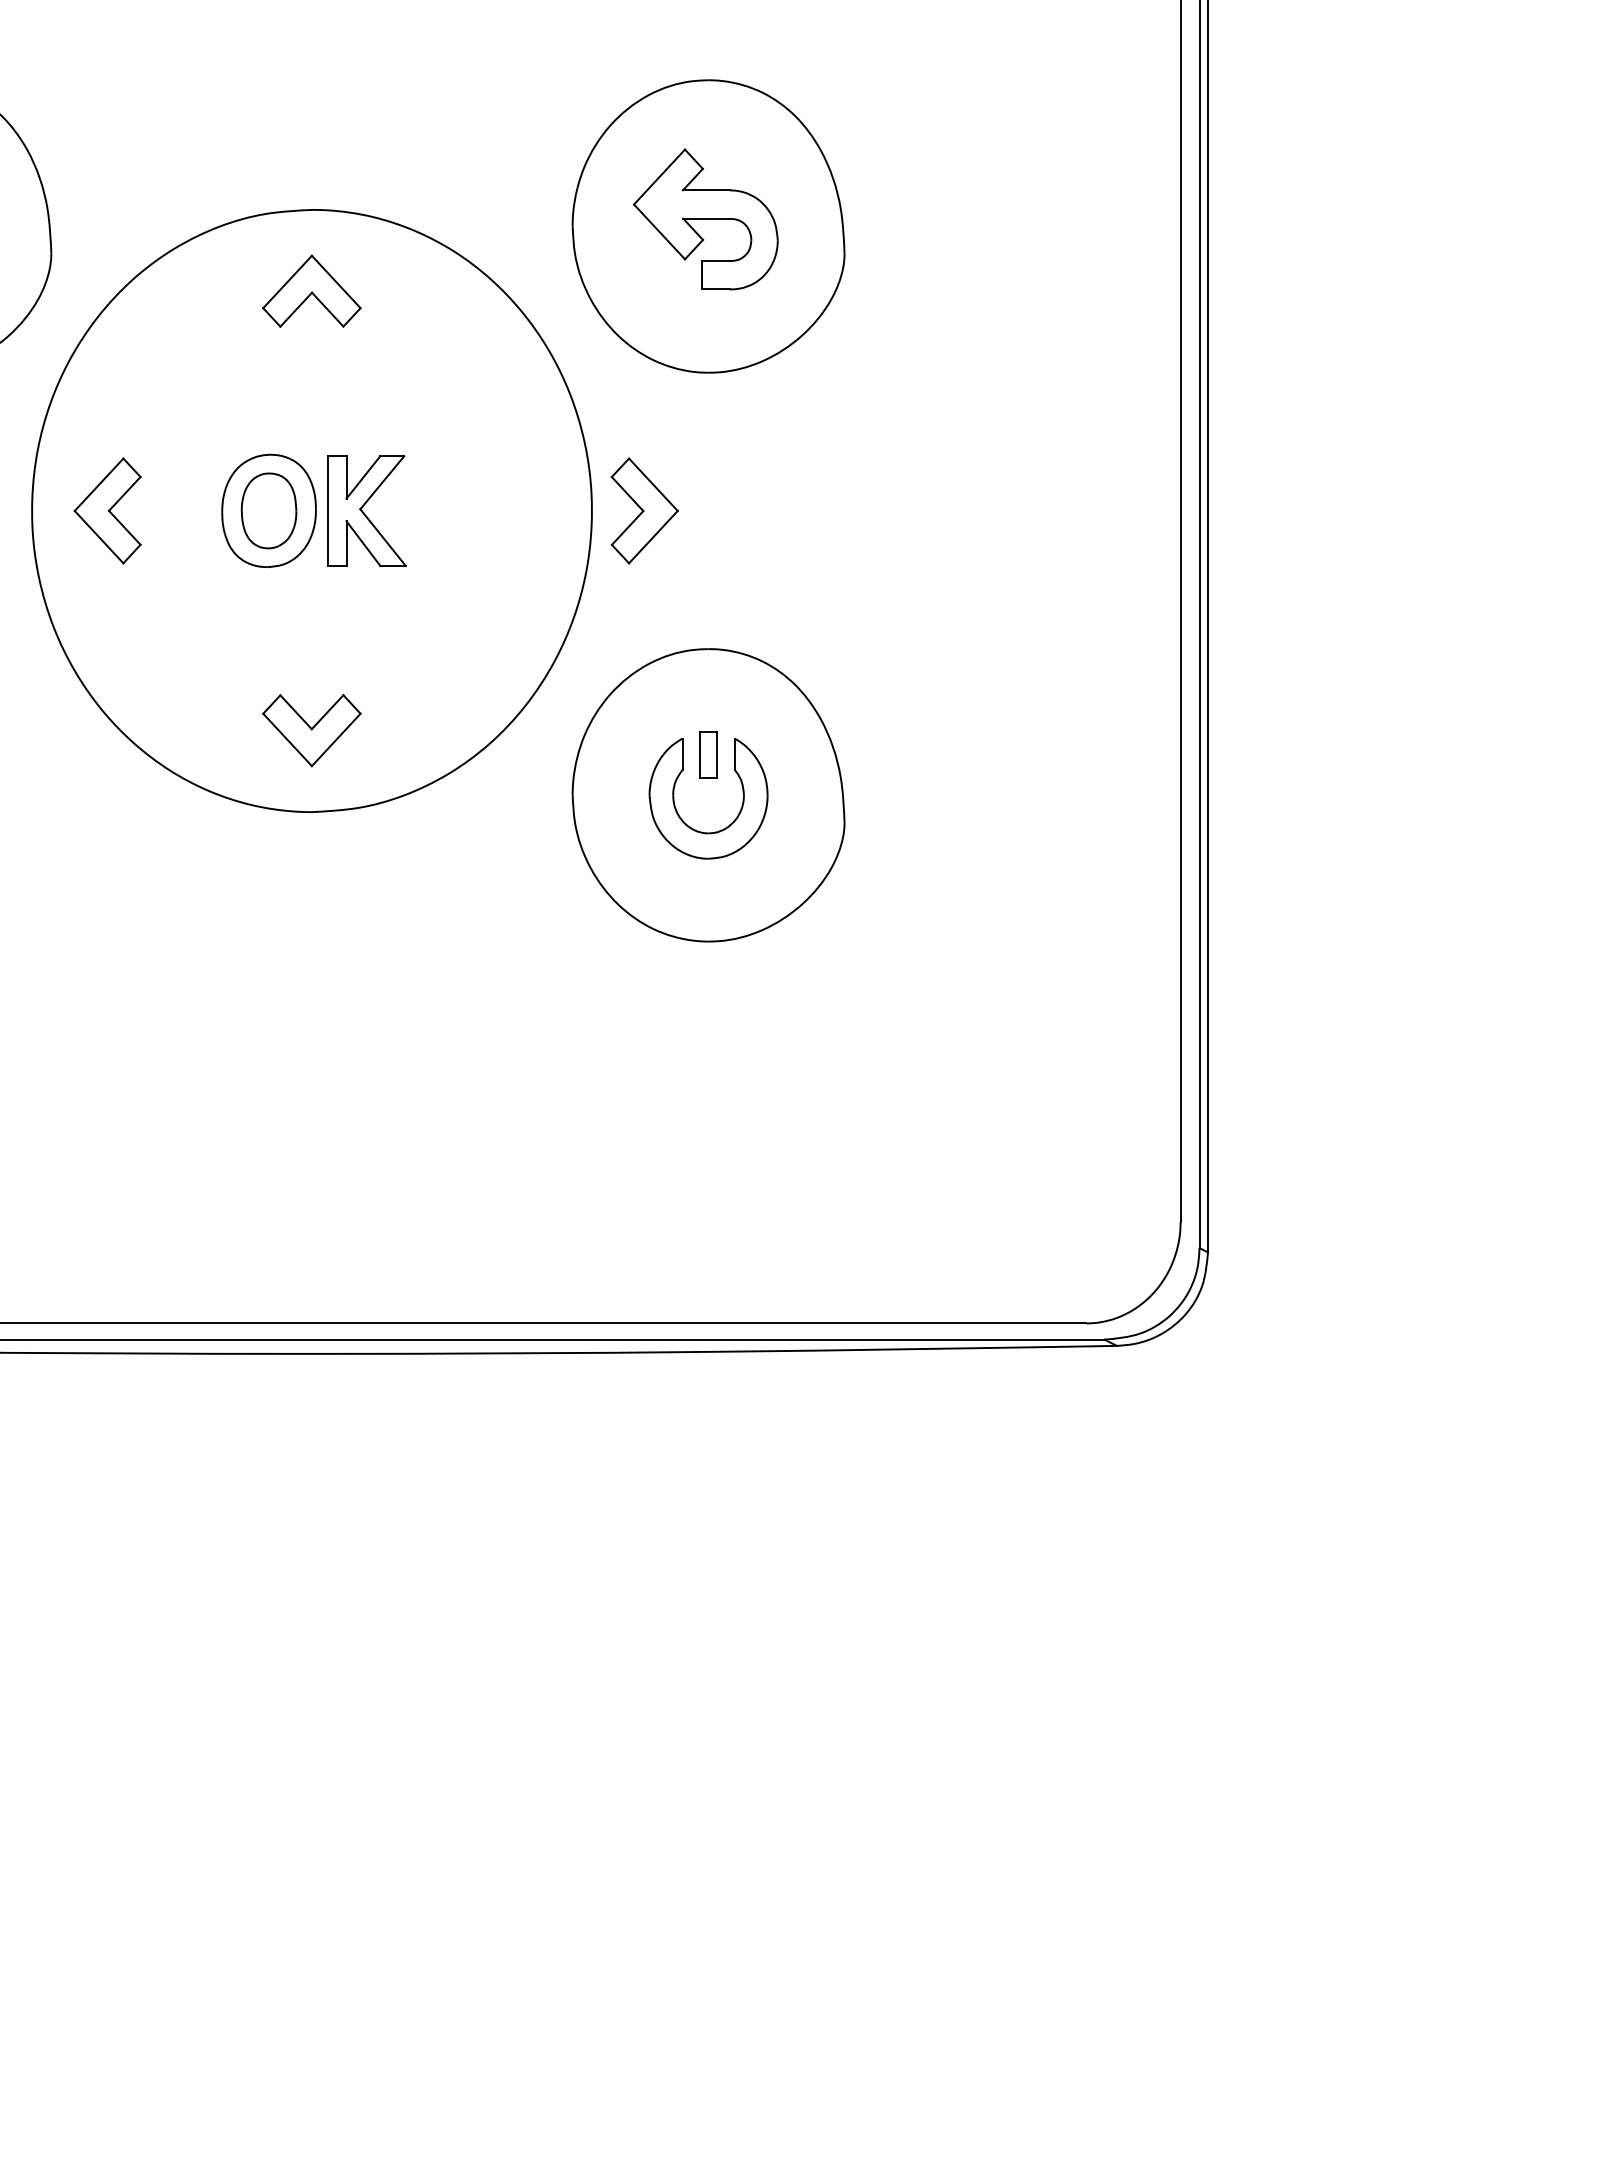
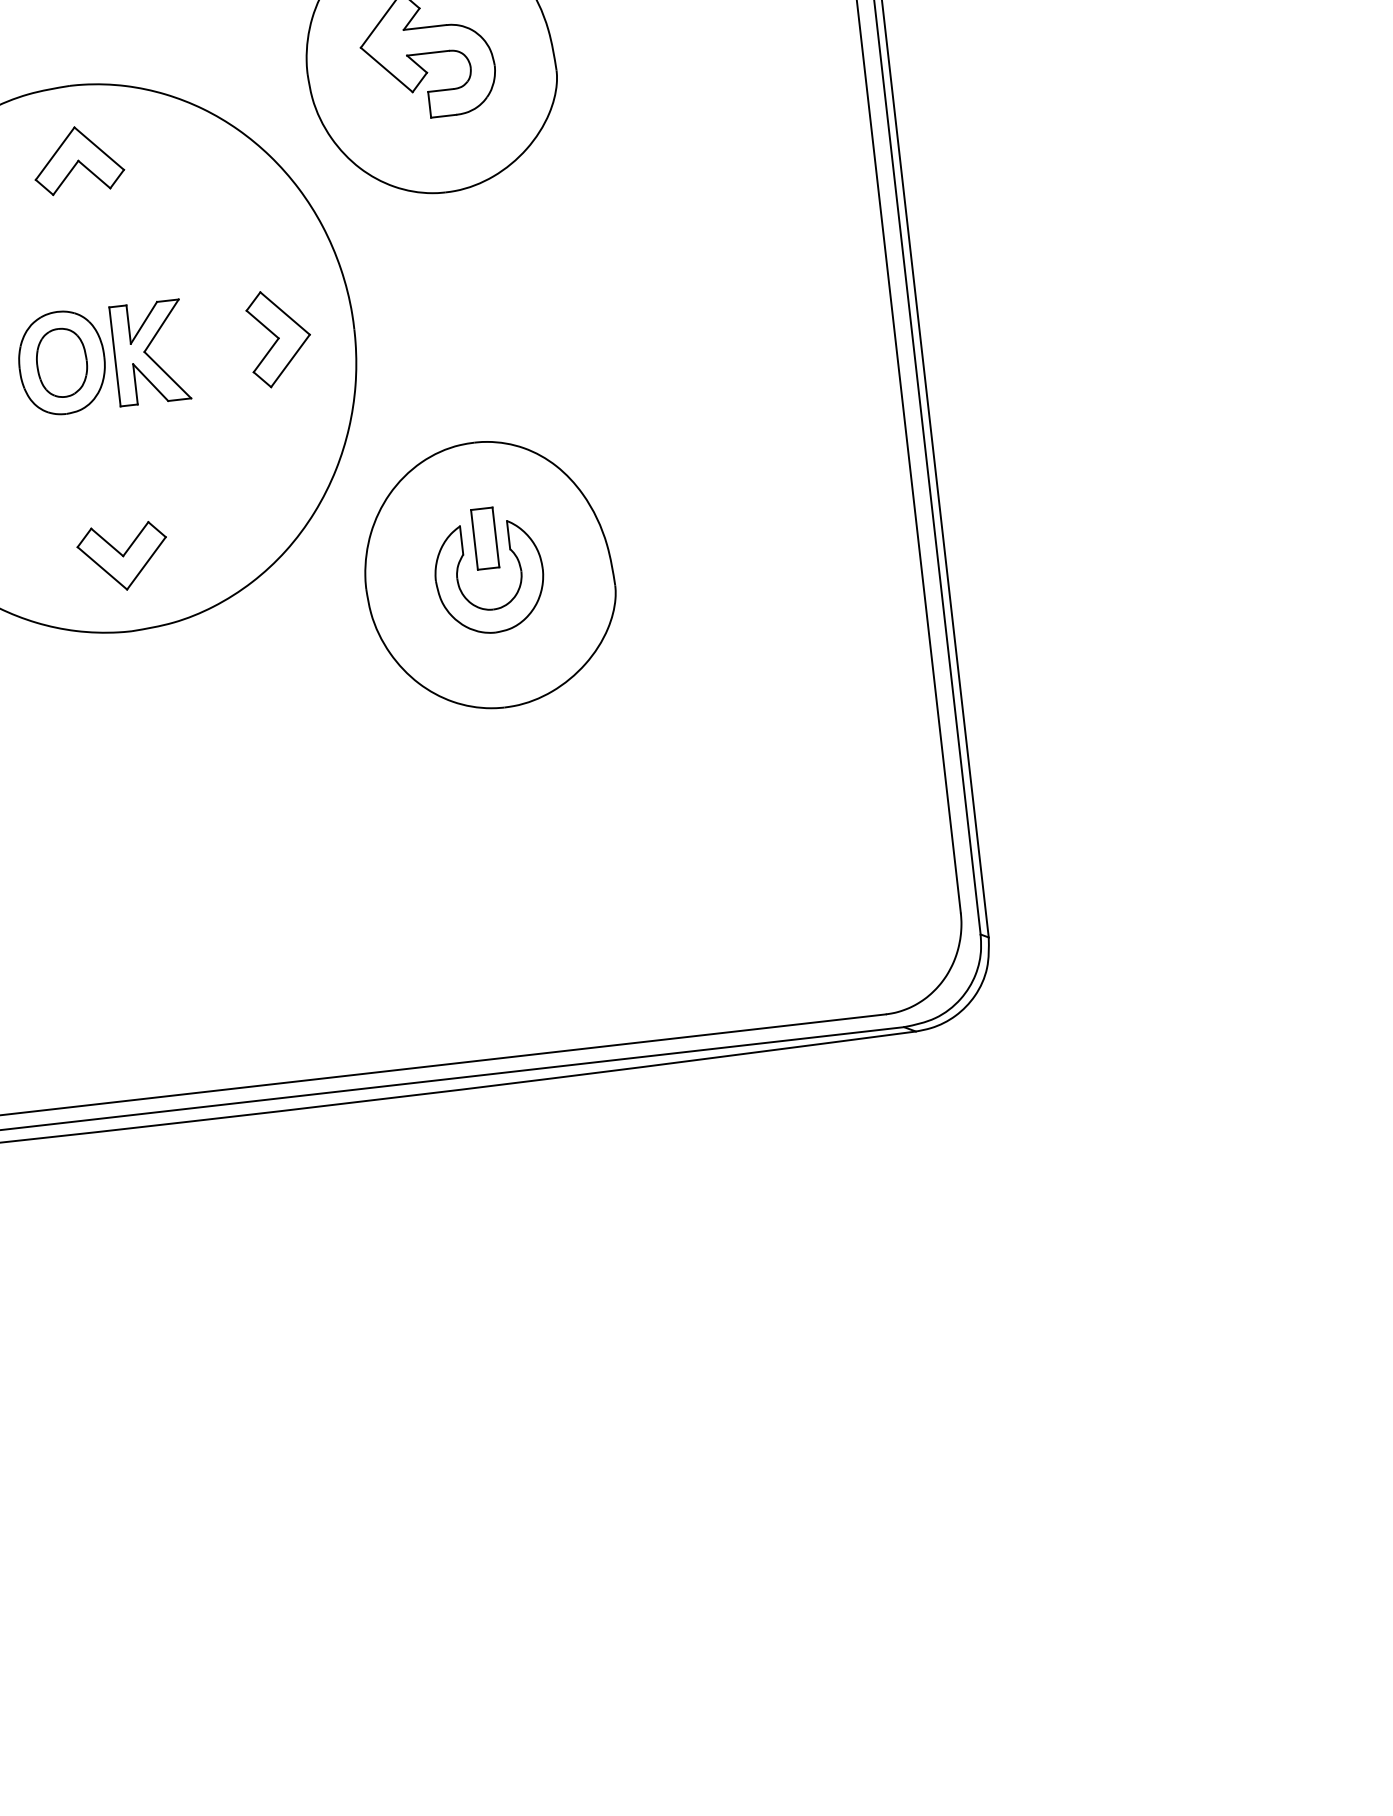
part: (644, 510) -> (279, 337), moved
part: (708, 754) -> (485, 538), size x1.43

